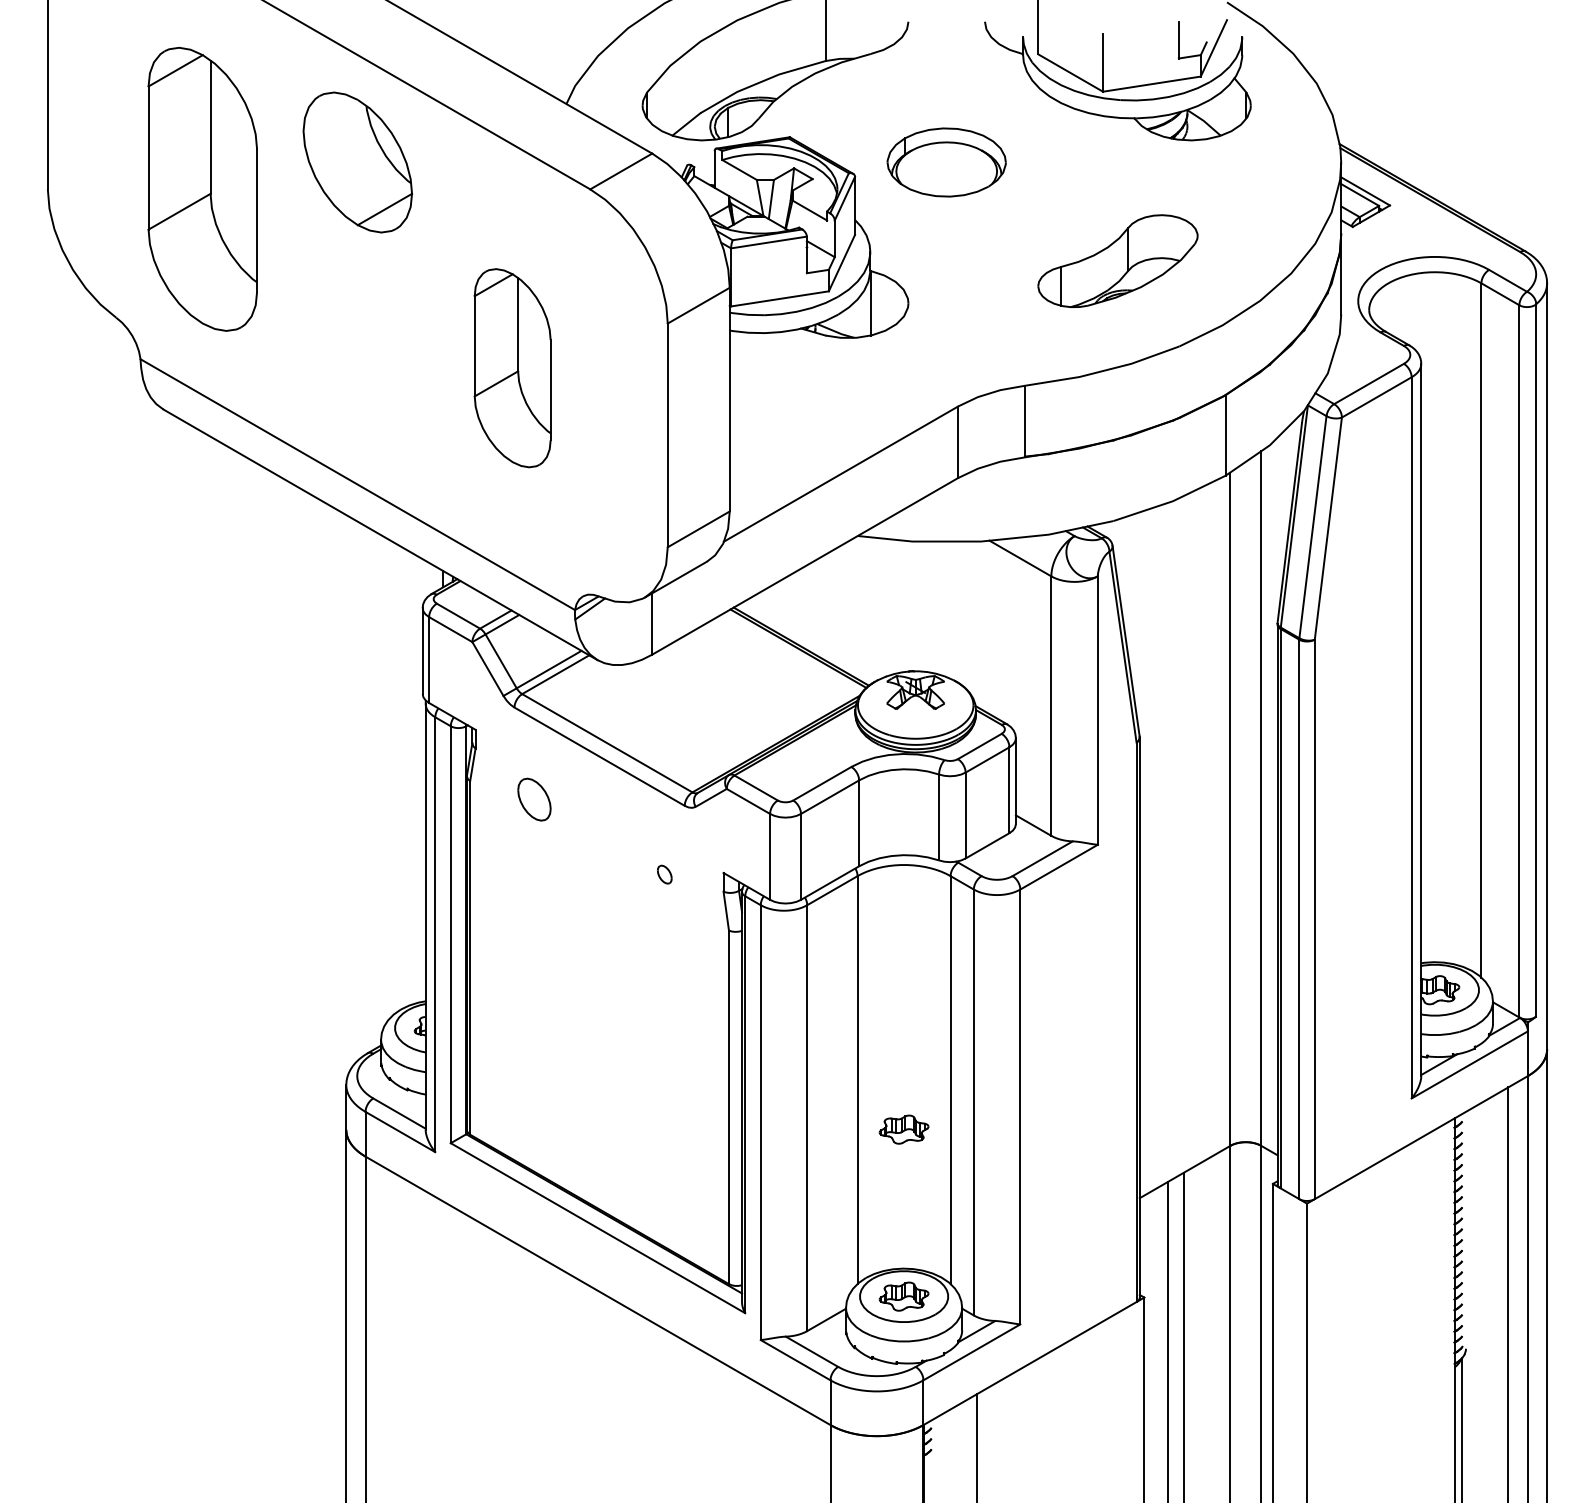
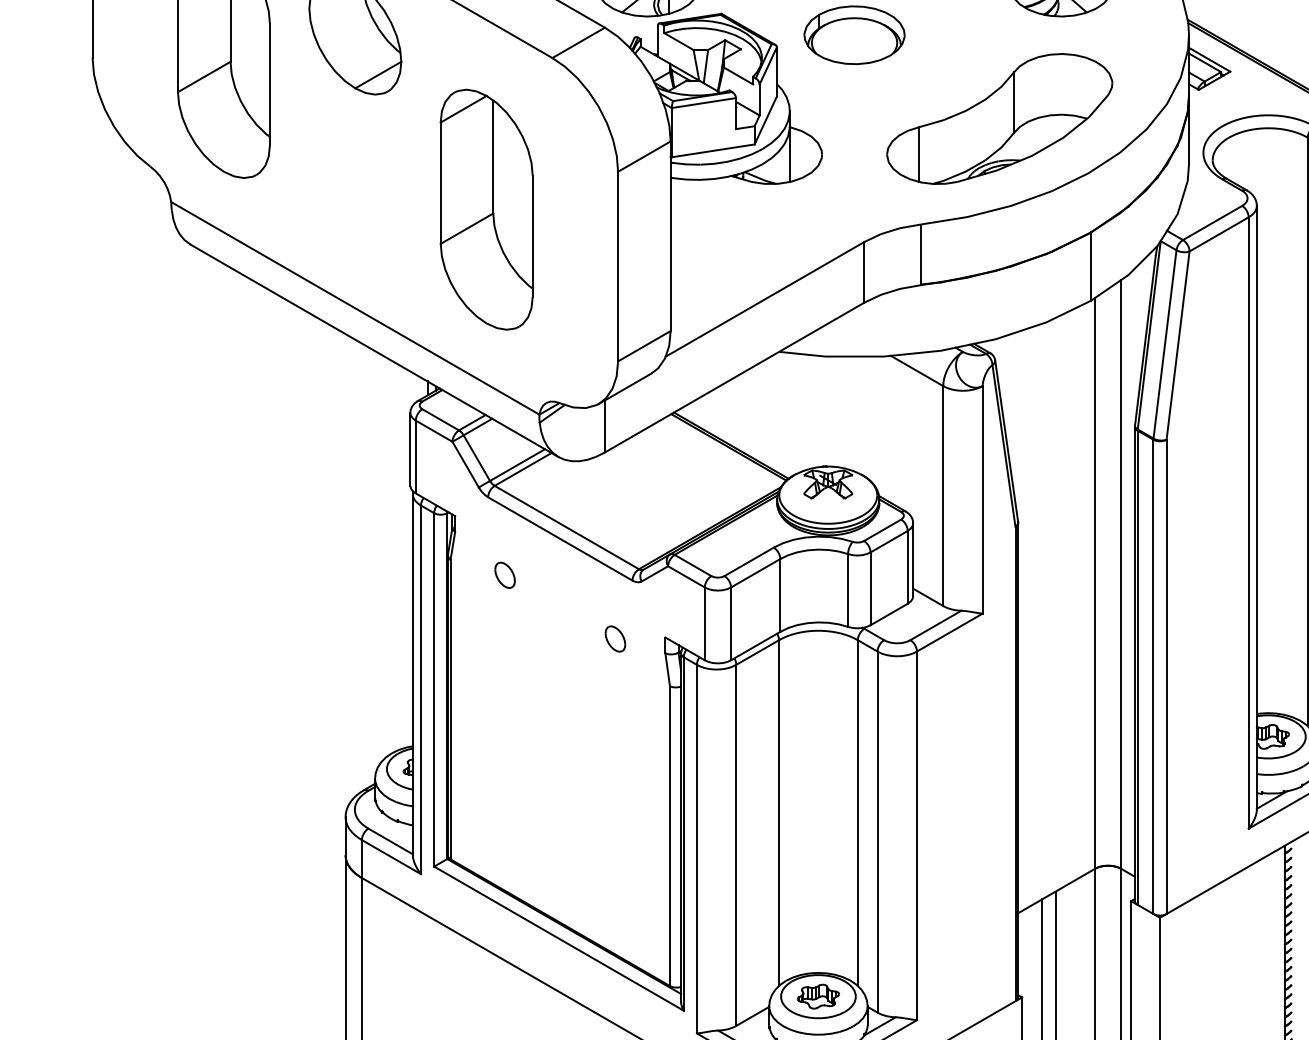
part: (1117, 260) -> (999, 118), size x1.67
part: (512, 367) -> (486, 209), size x1.43
part: (534, 799) -> (505, 575), size x0.71
part: (664, 874) -> (615, 638), size x1.67
part: (903, 1129) -> (817, 854), removed

